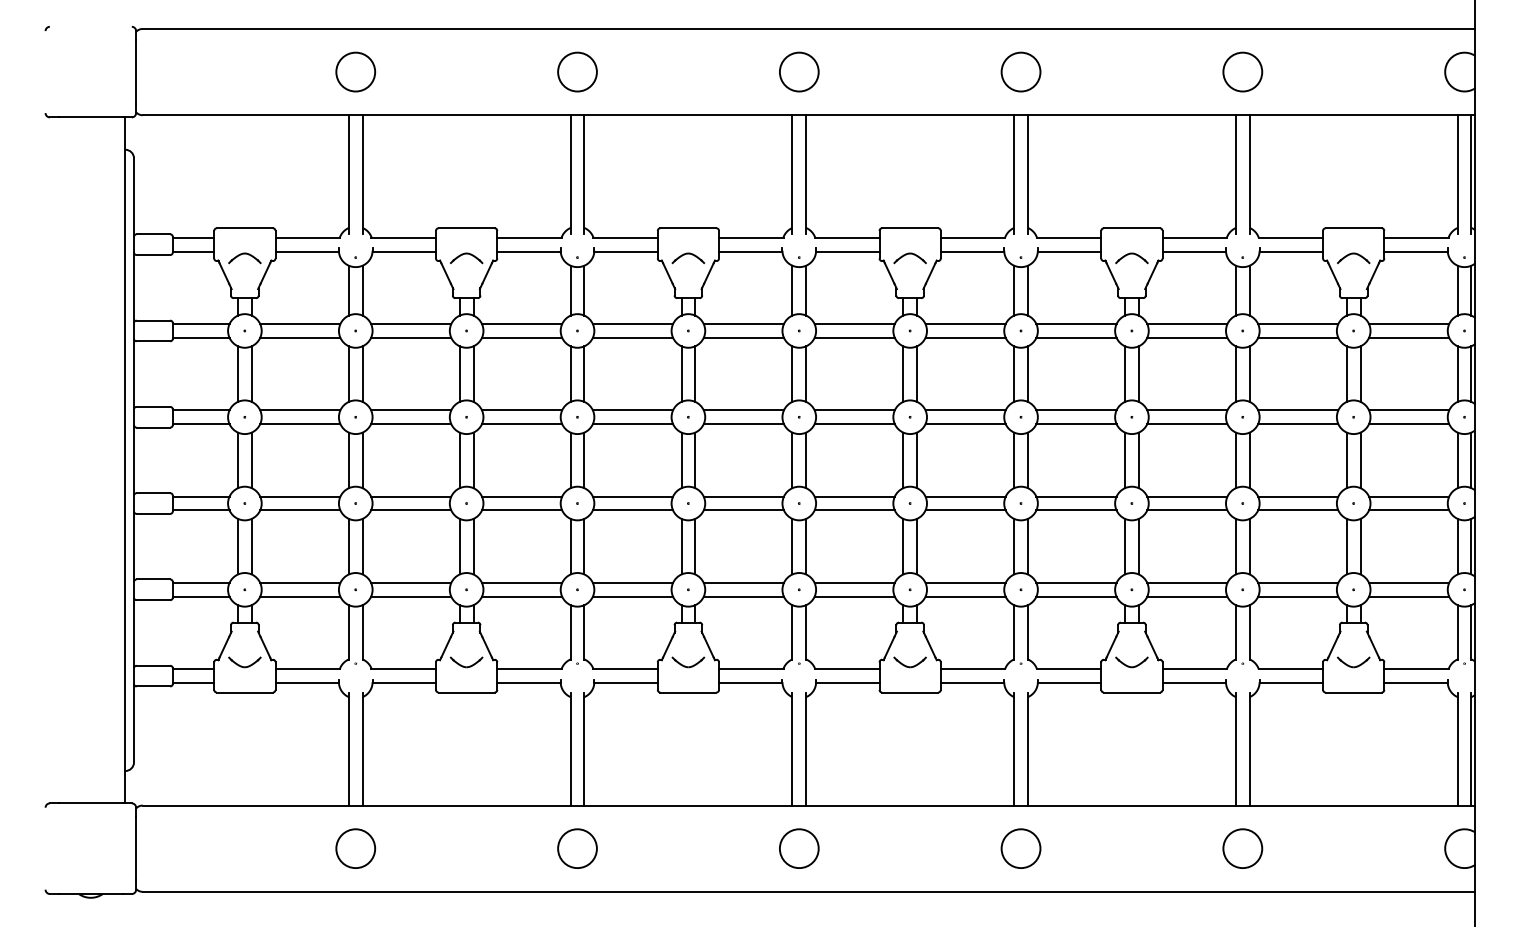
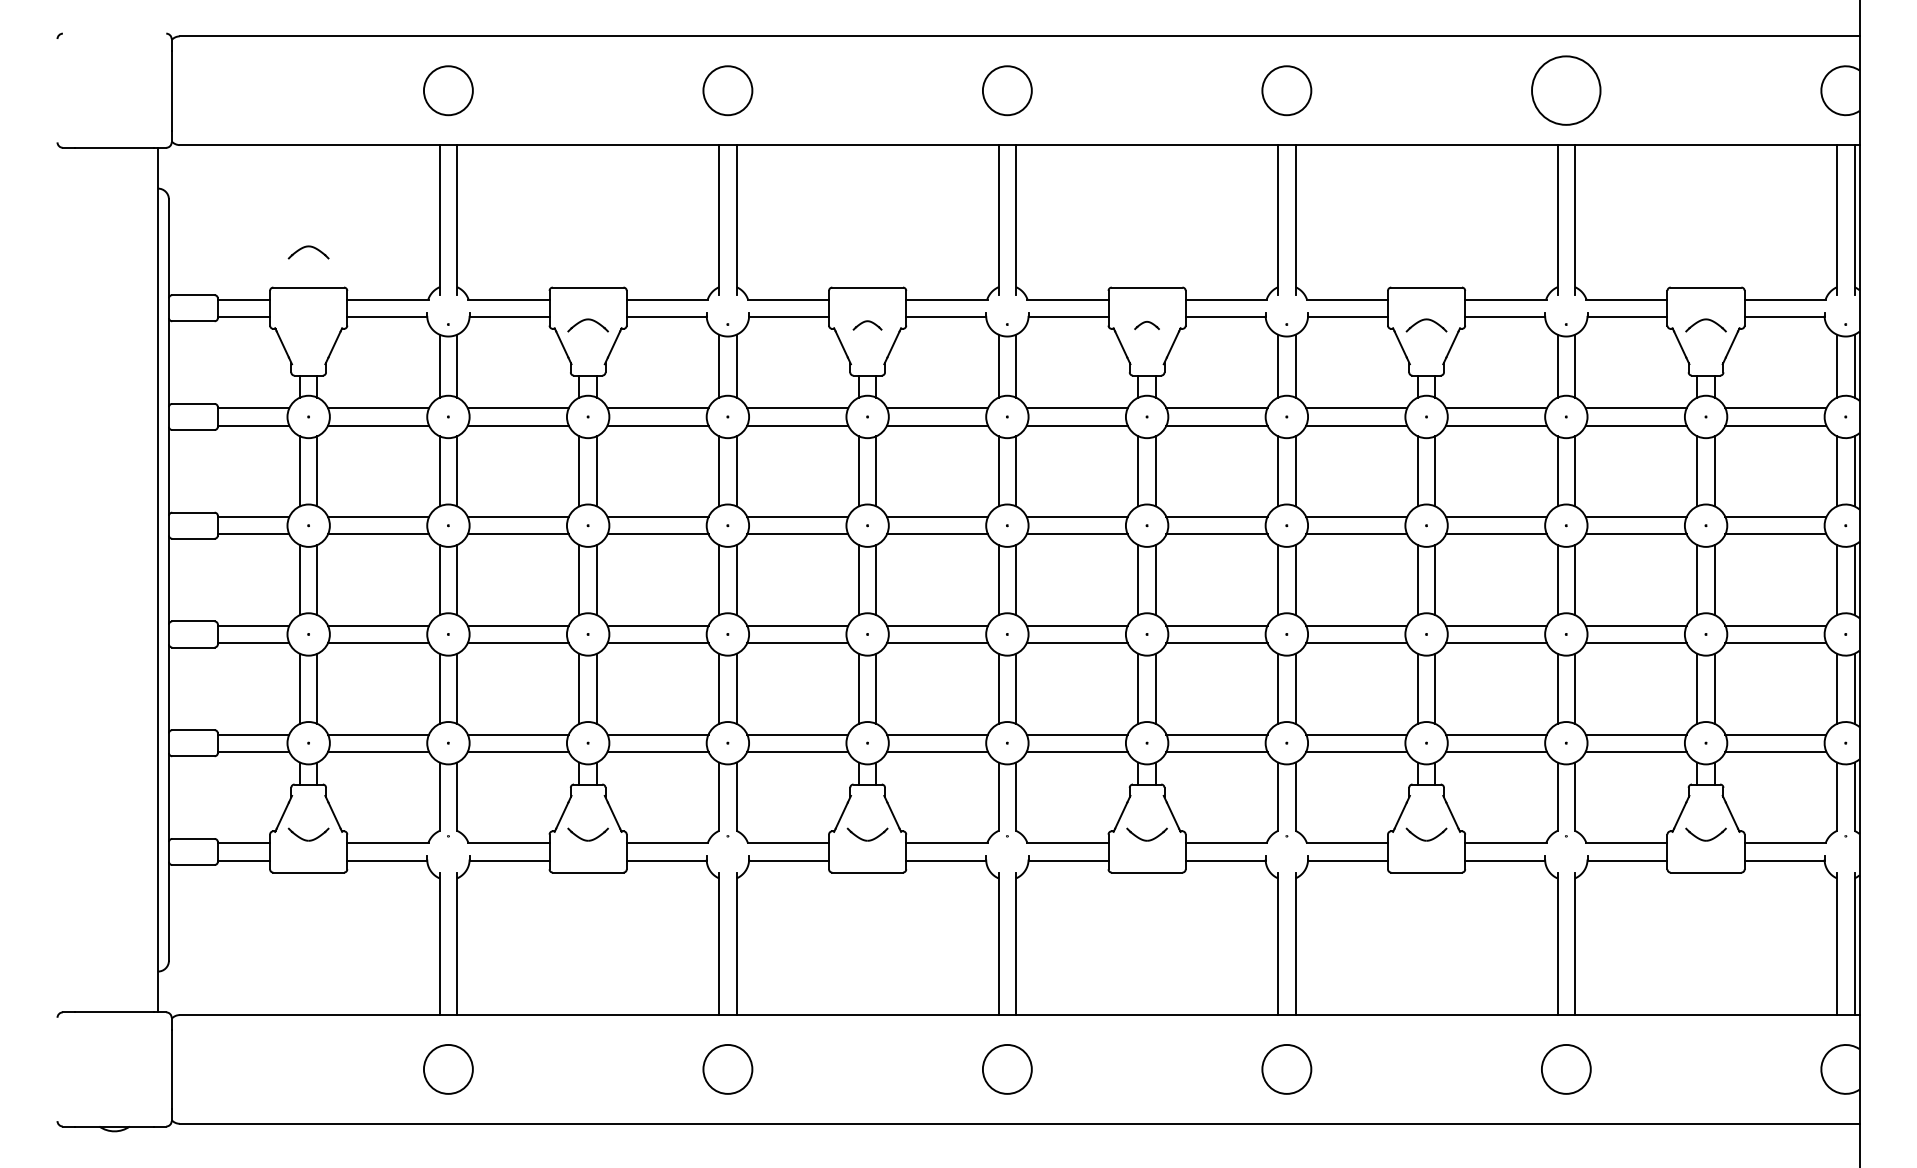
circle: (1242, 71) -> (1566, 90), size x1.4
part: (244, 258) -> (308, 252), moved
part: (688, 258) -> (867, 325), size x0.7
part: (909, 258) -> (1146, 325), size x0.6

